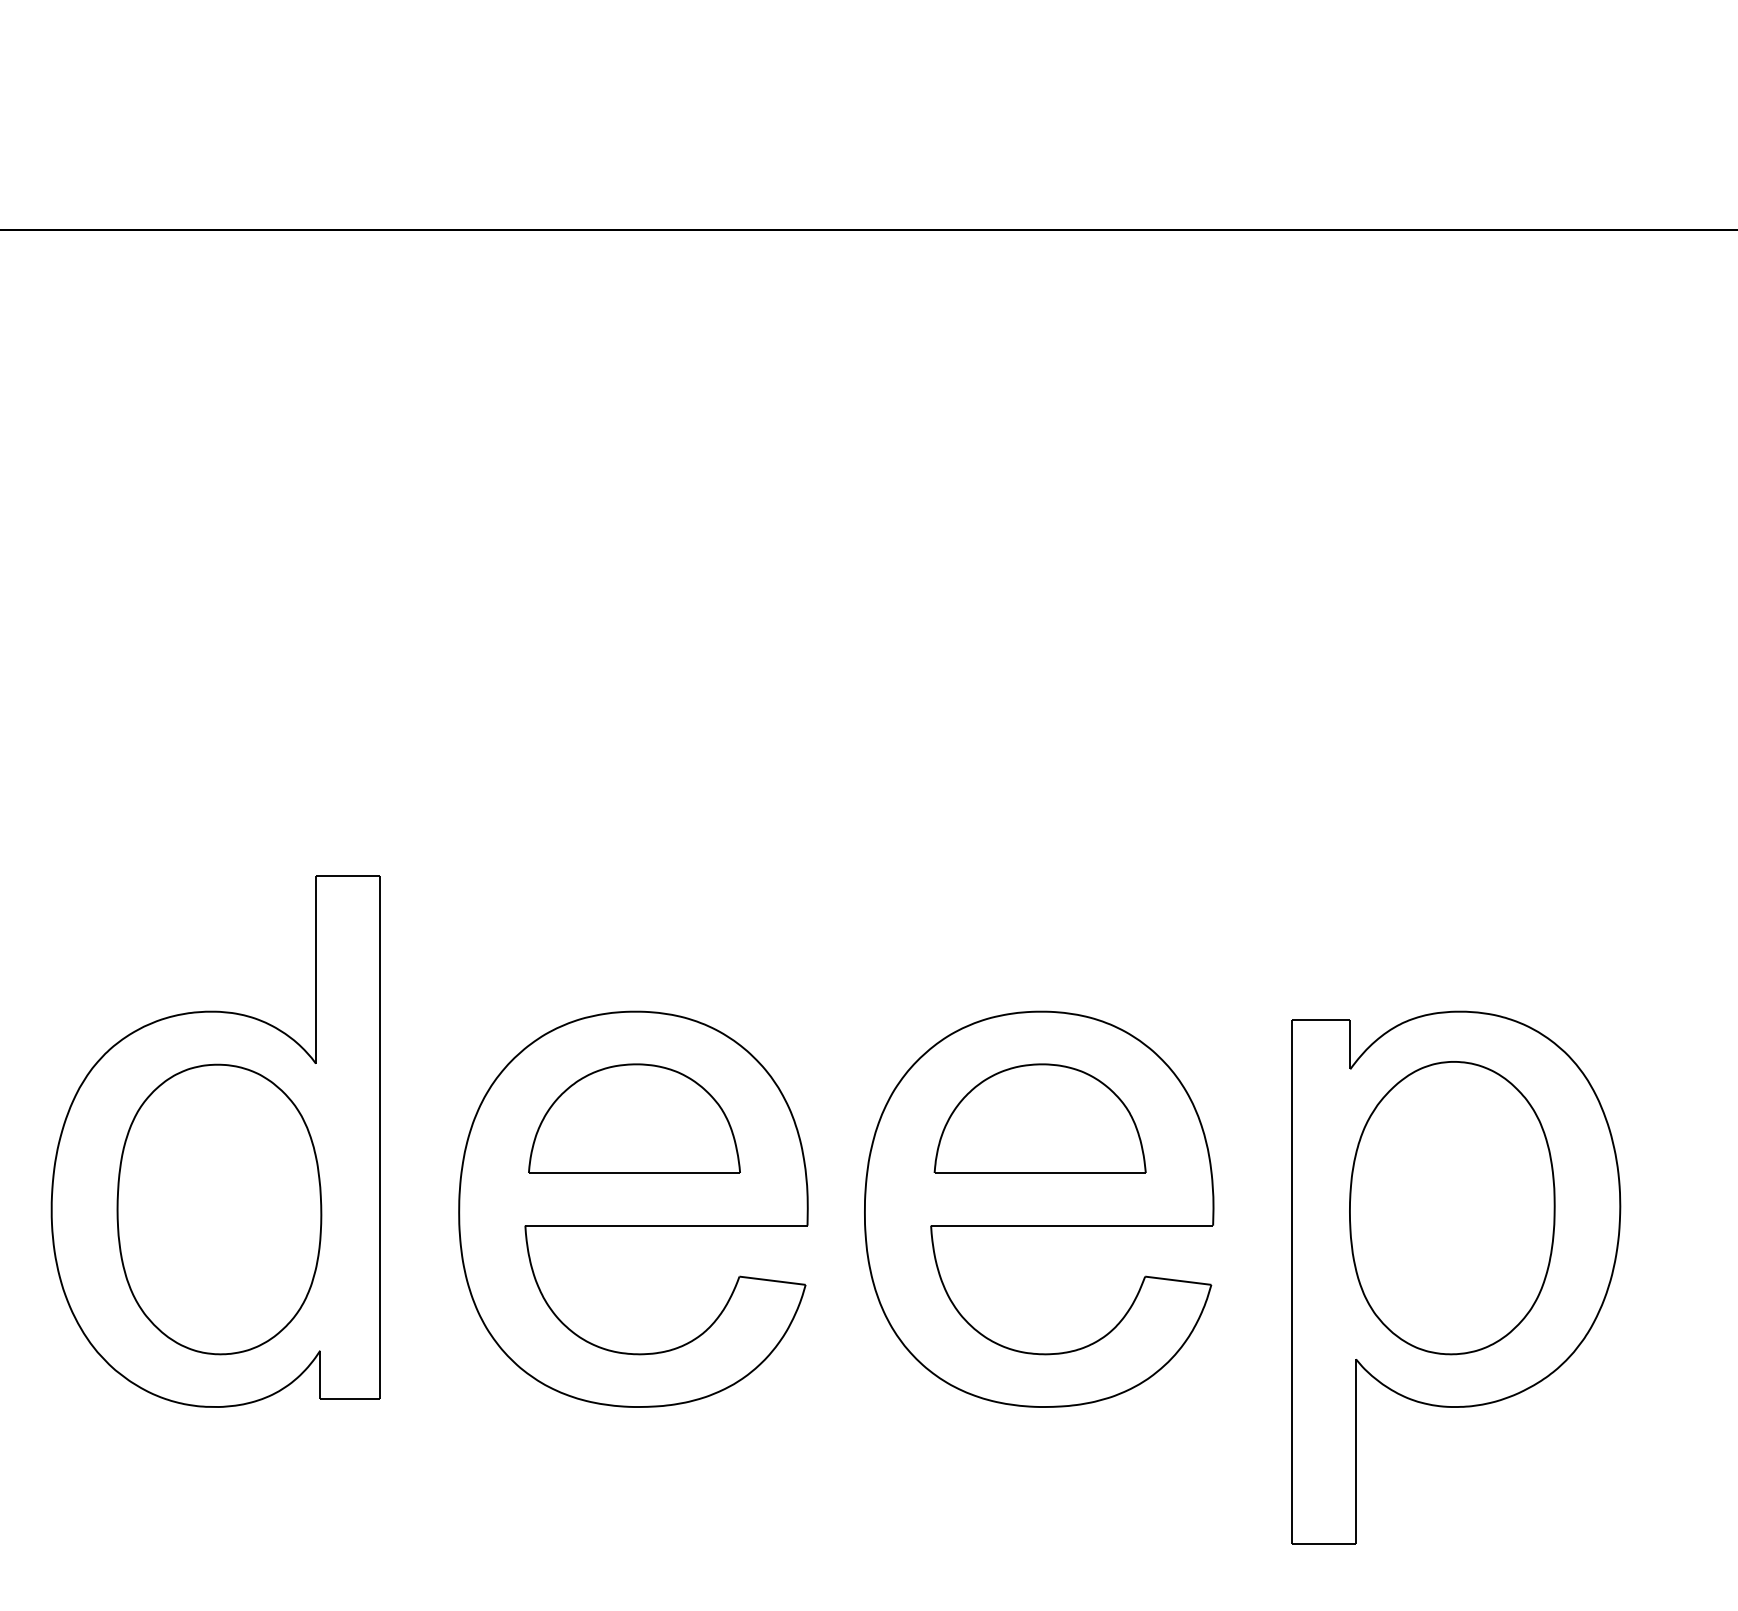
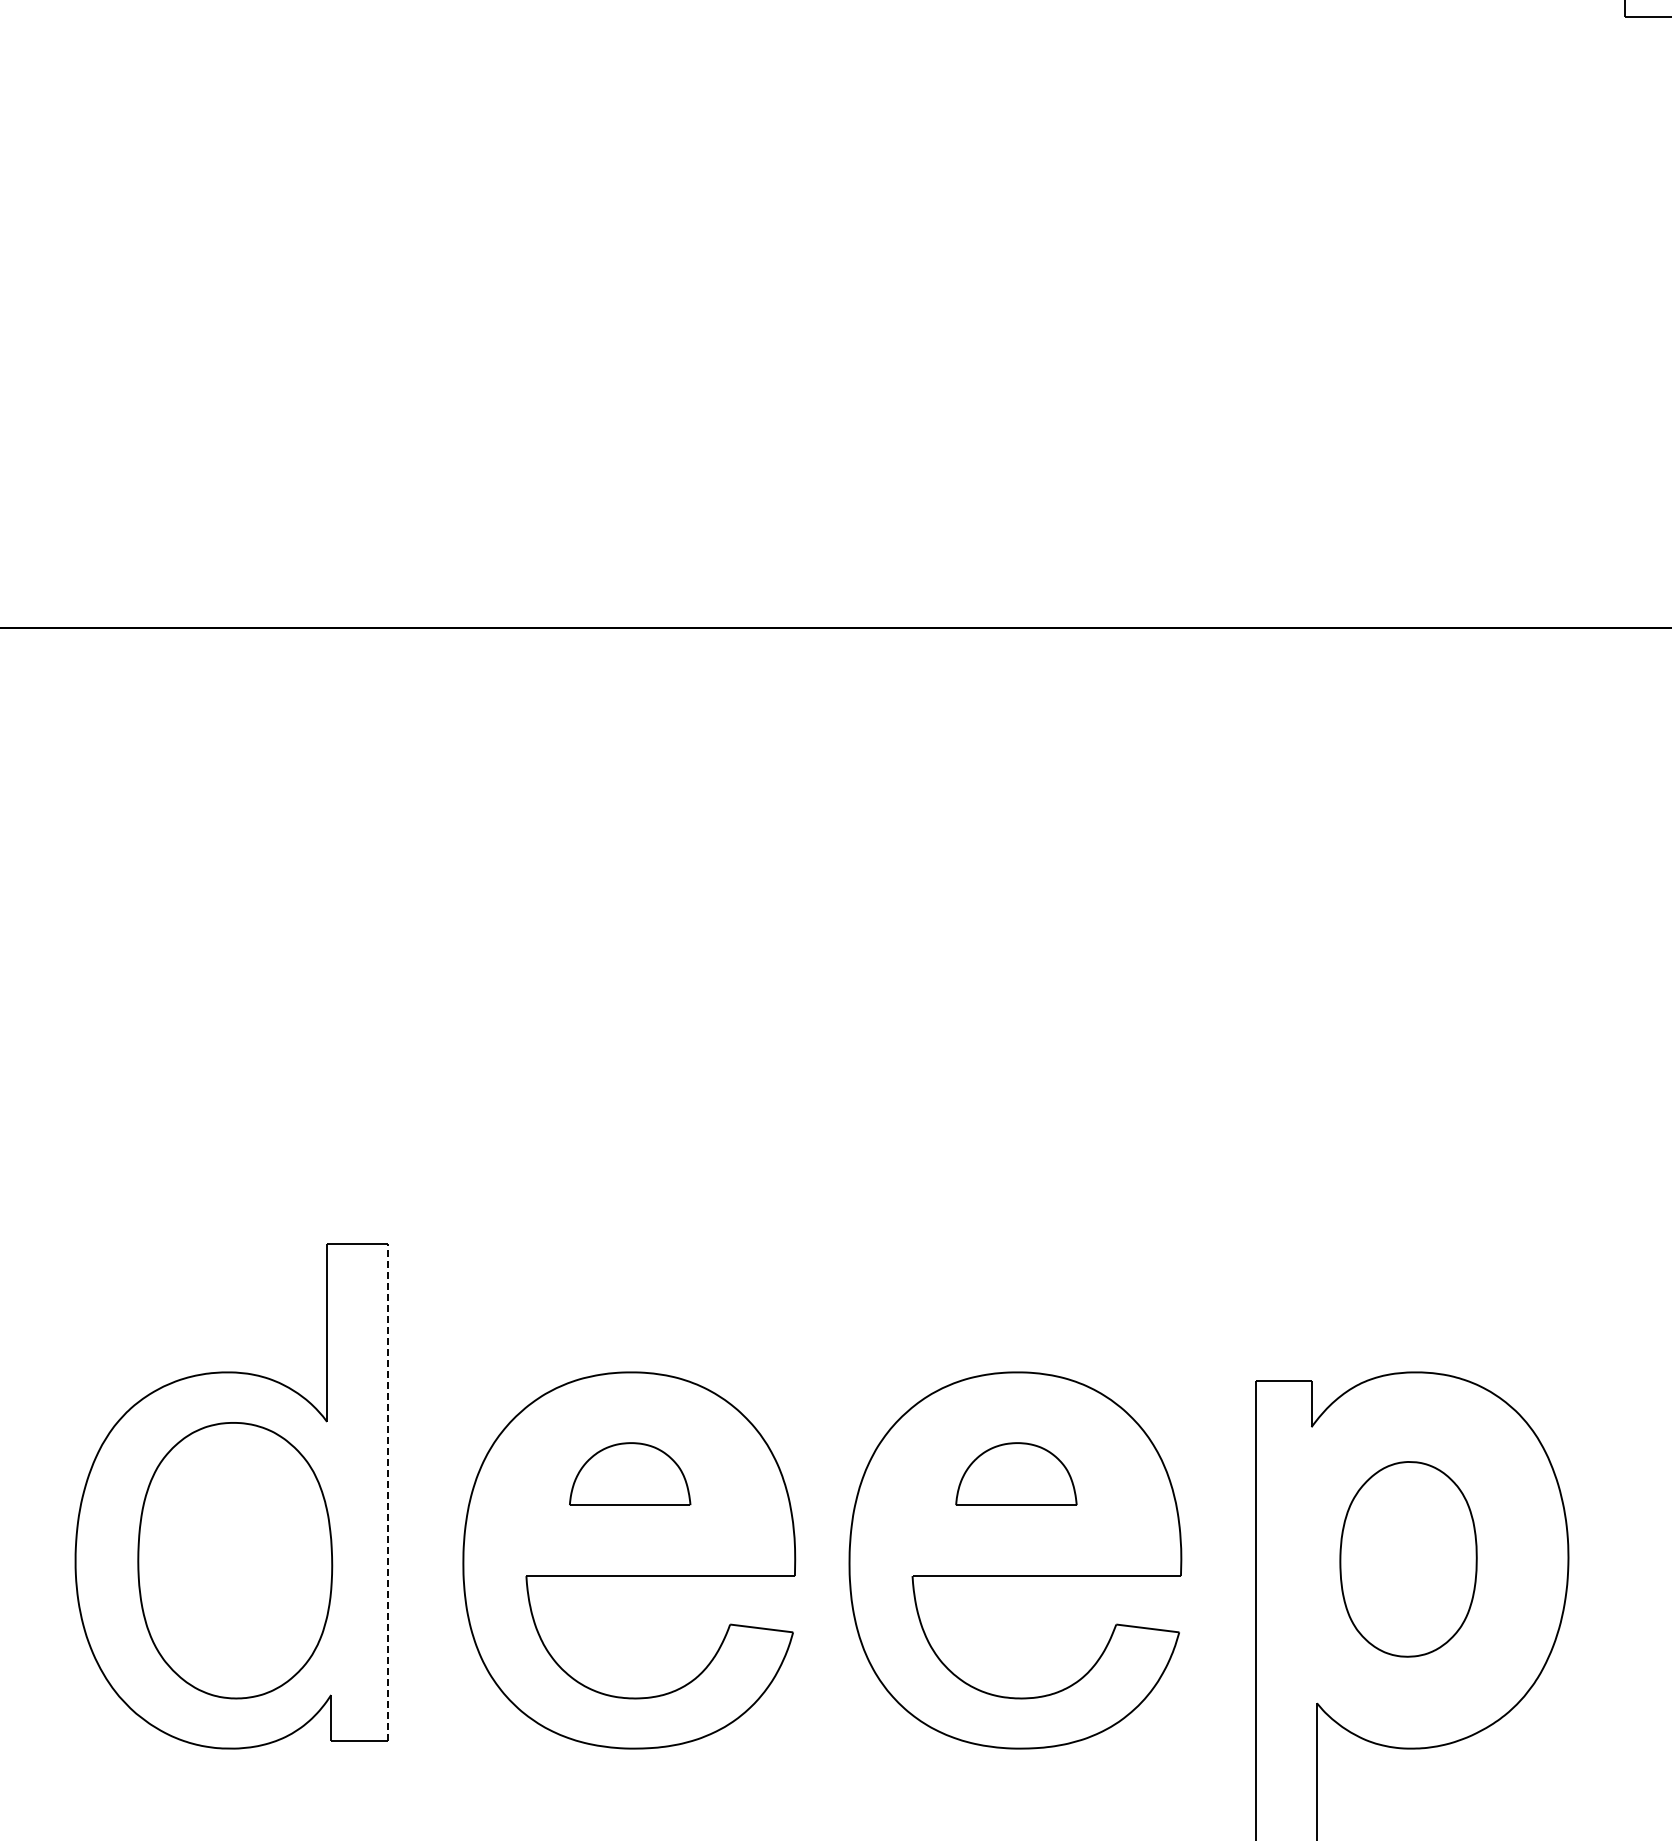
part: (633, 1117) -> (629, 1473), size x0.6
part: (1040, 1117) -> (1016, 1473), size x0.6
line: (379, 1136) -> (387, 1491), solid -> dashed
part: (1452, 1208) -> (1408, 1559), size x0.7

